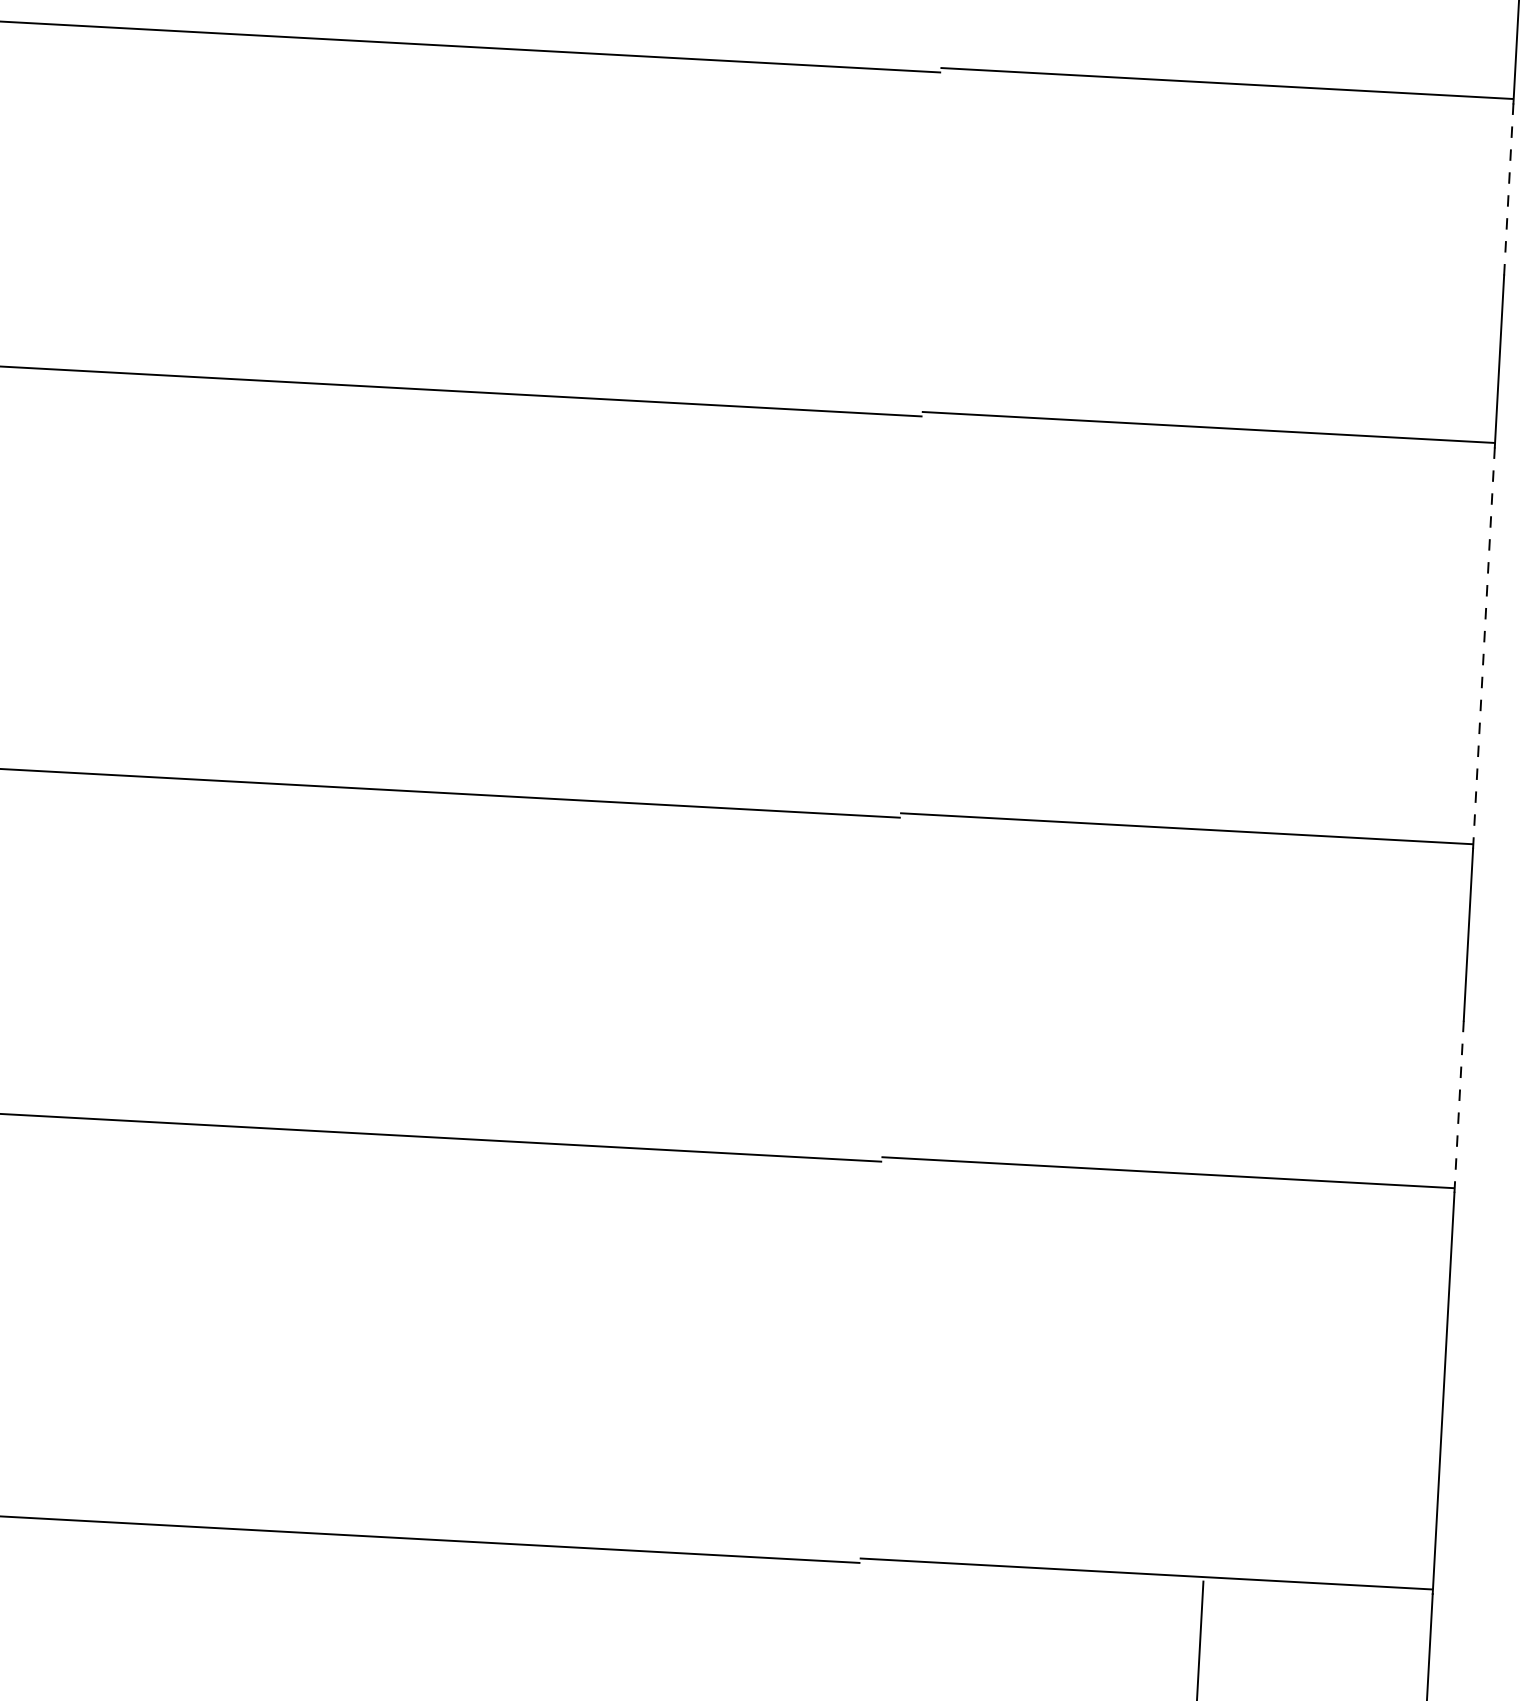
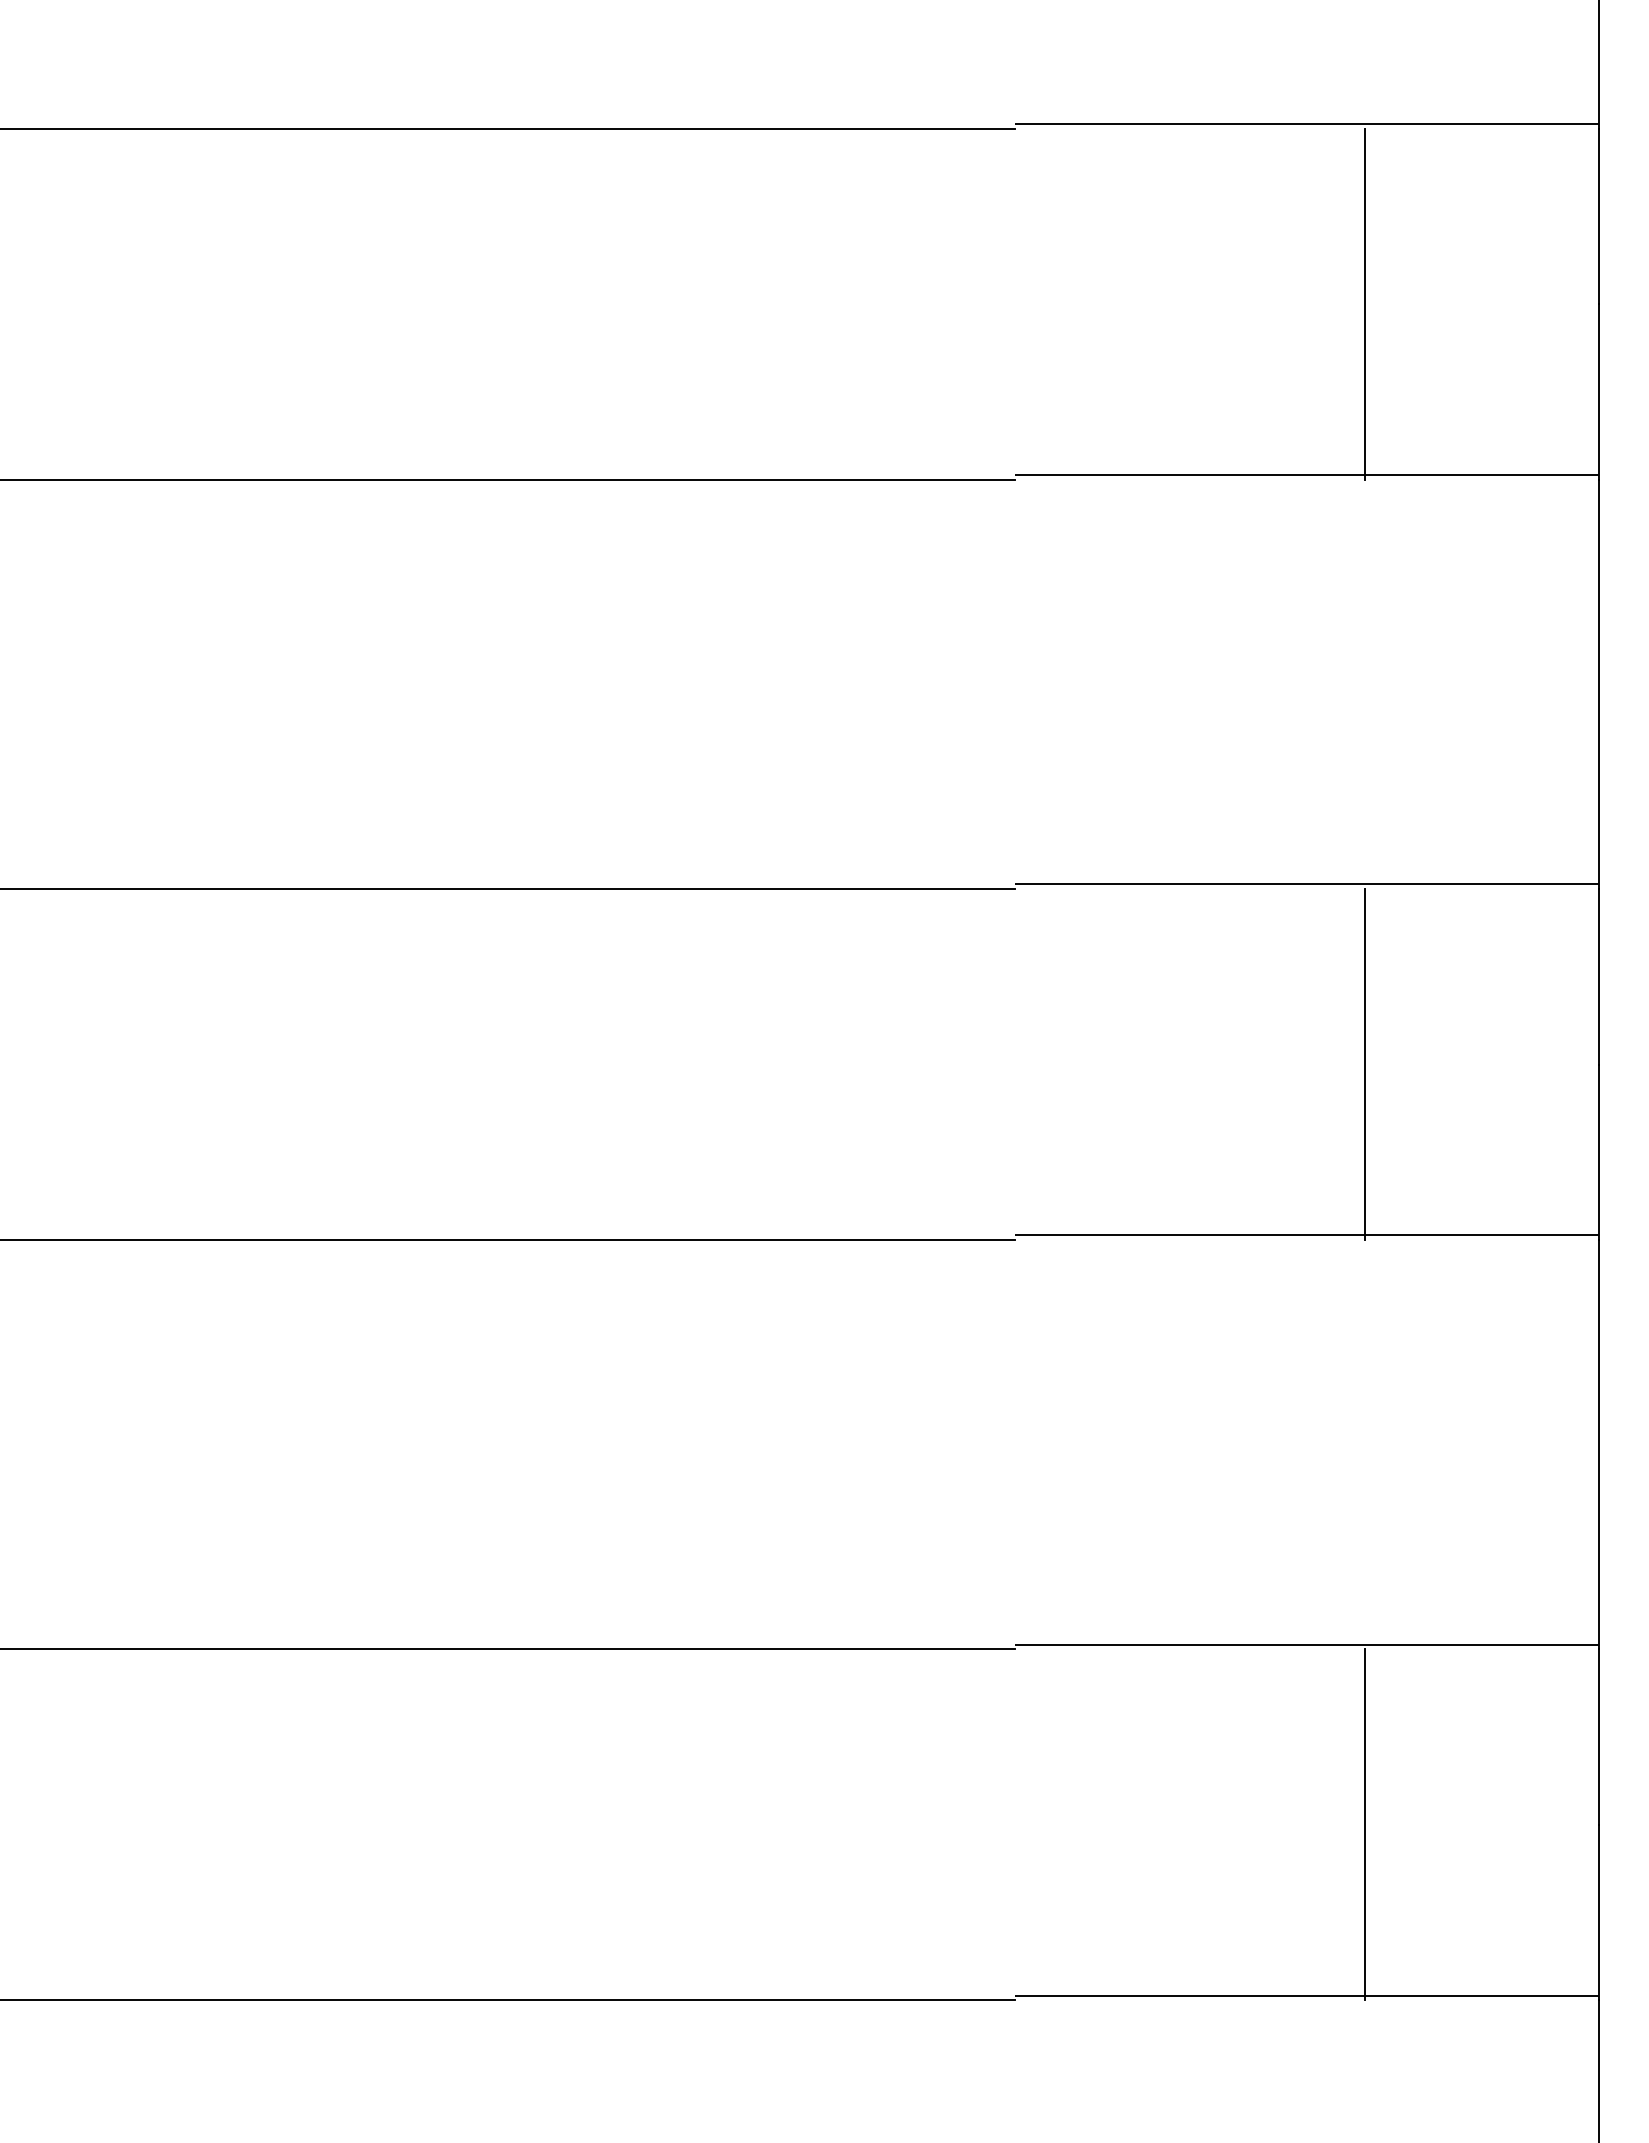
line: (1508, 189) -> (1599, 216), dashed -> solid
line: (1274, 262) -> (1365, 303), added
line: (1484, 648) -> (1599, 684), dashed -> solid
line: (1234, 1008) -> (1365, 1064), added
line: (1459, 1106) -> (1599, 1152), dashed -> solid

